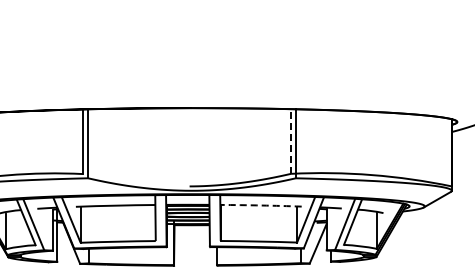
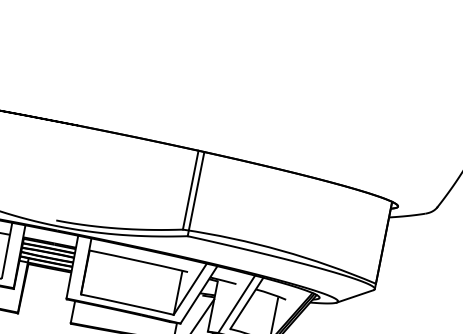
line: (291, 141) -> (191, 190), dashed -> solid
arc: (261, 205) -> (139, 261), dashed -> solid

